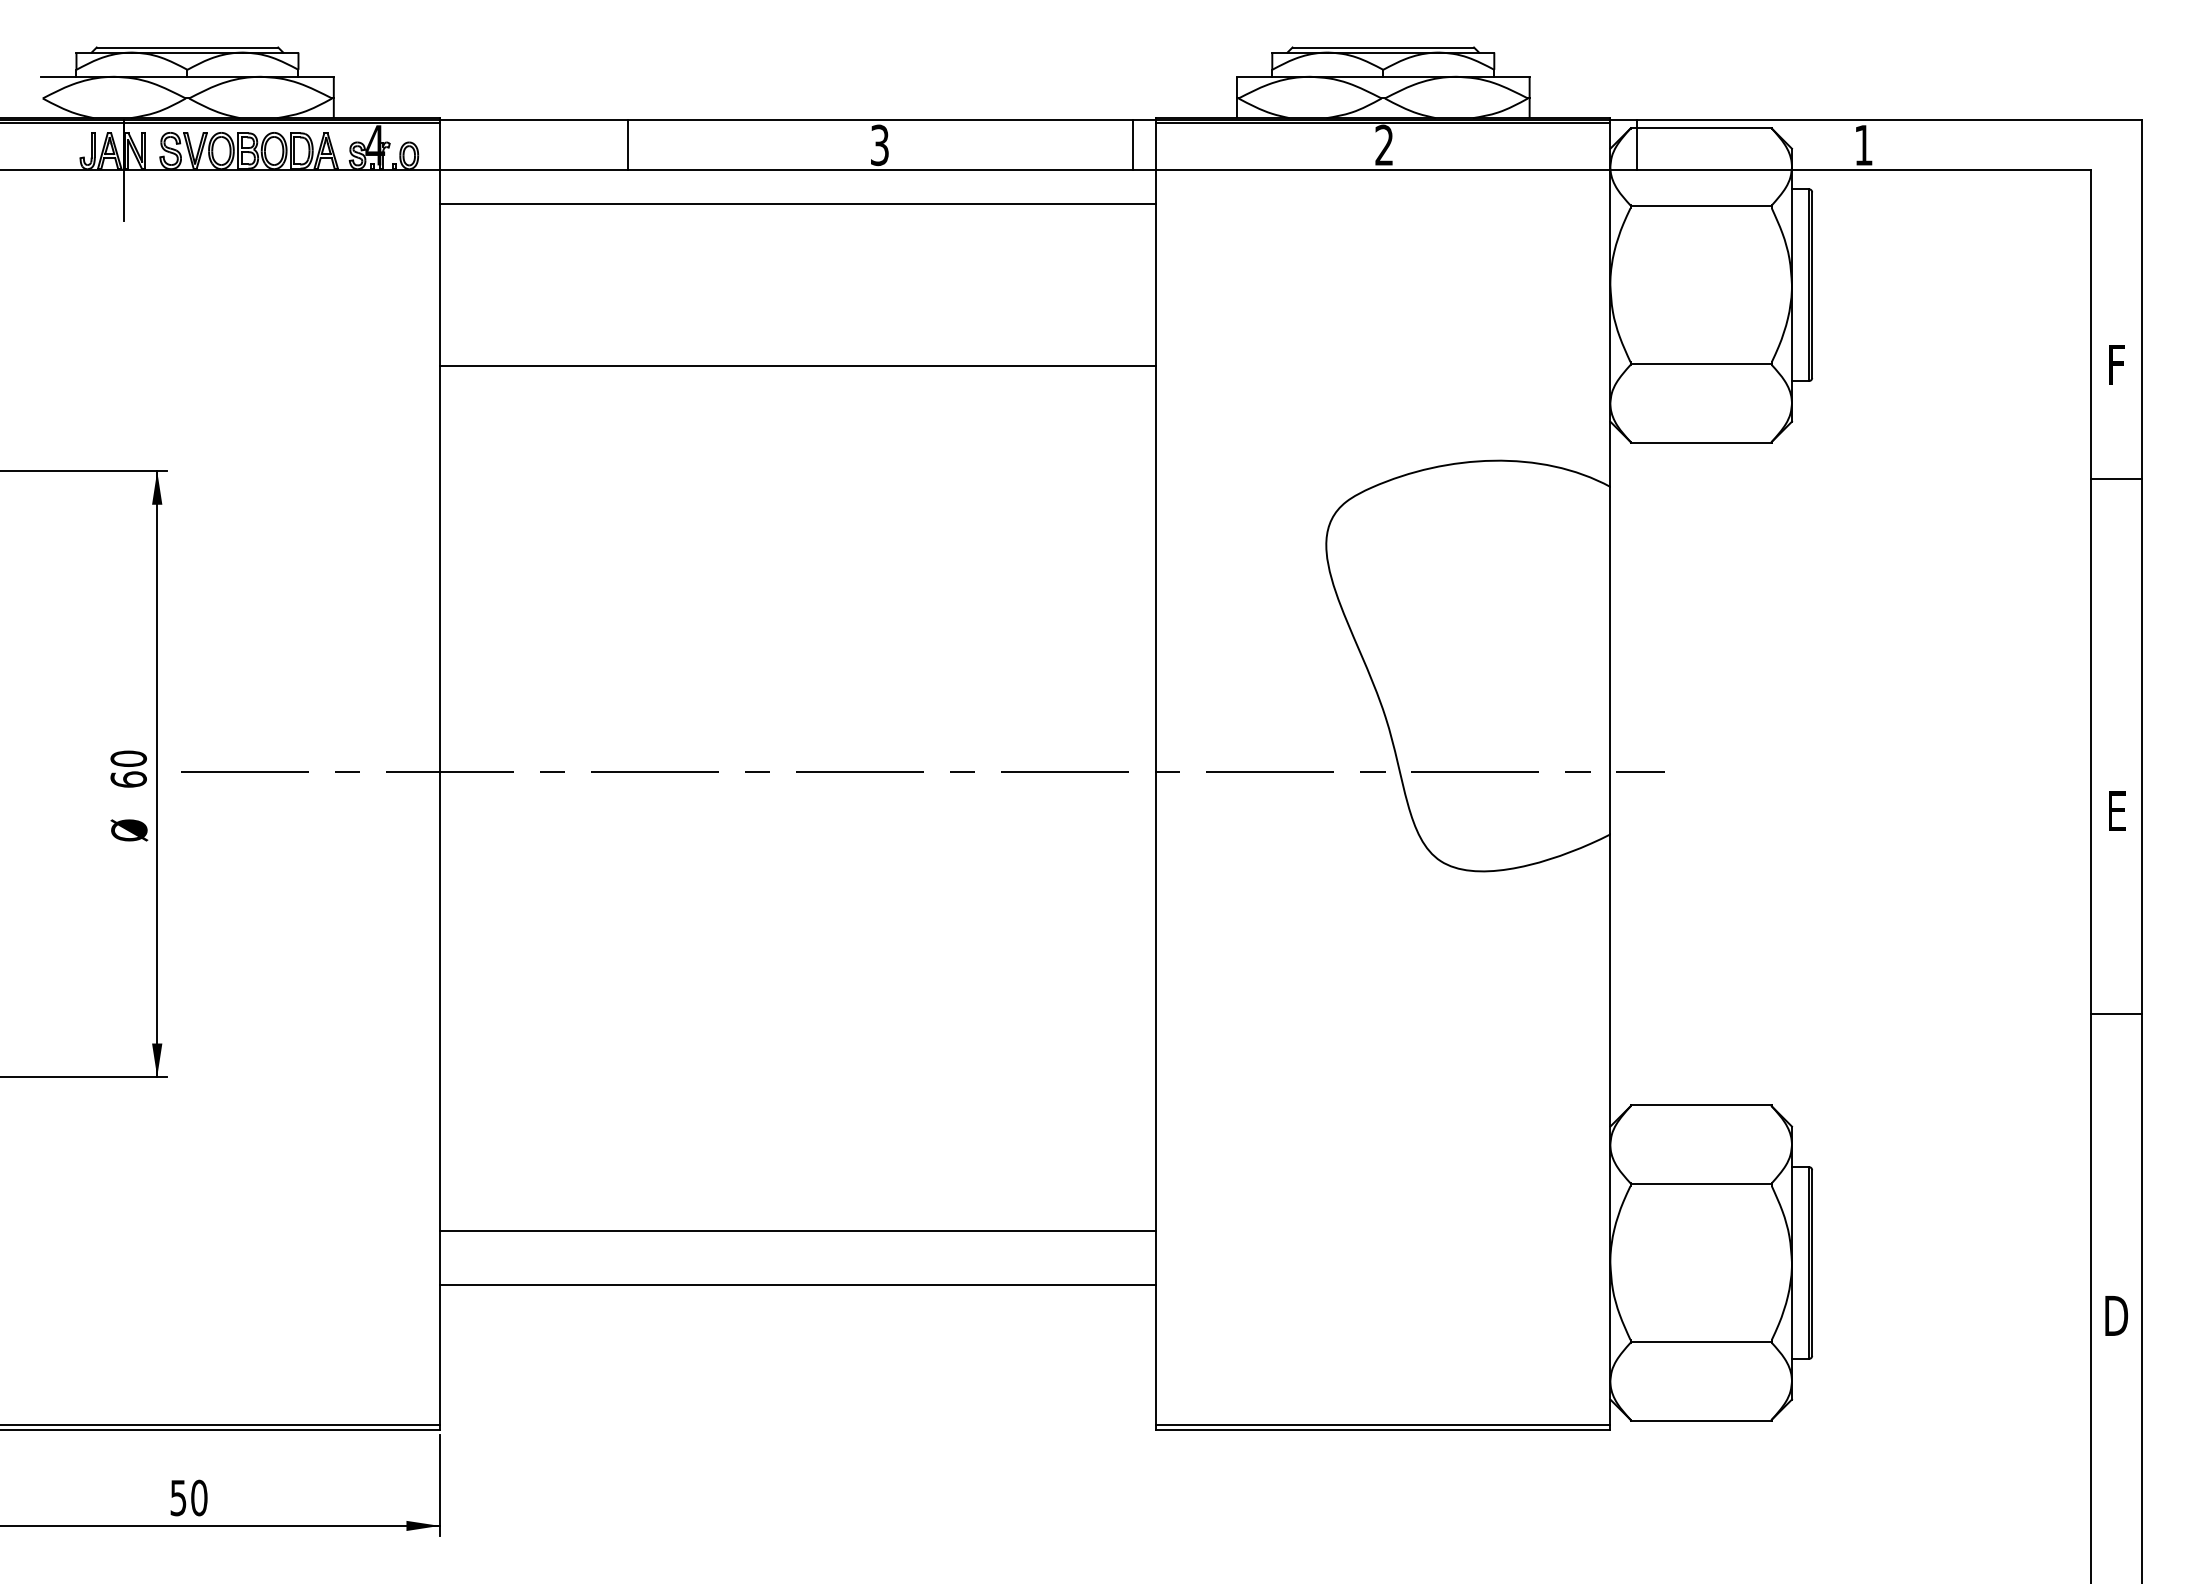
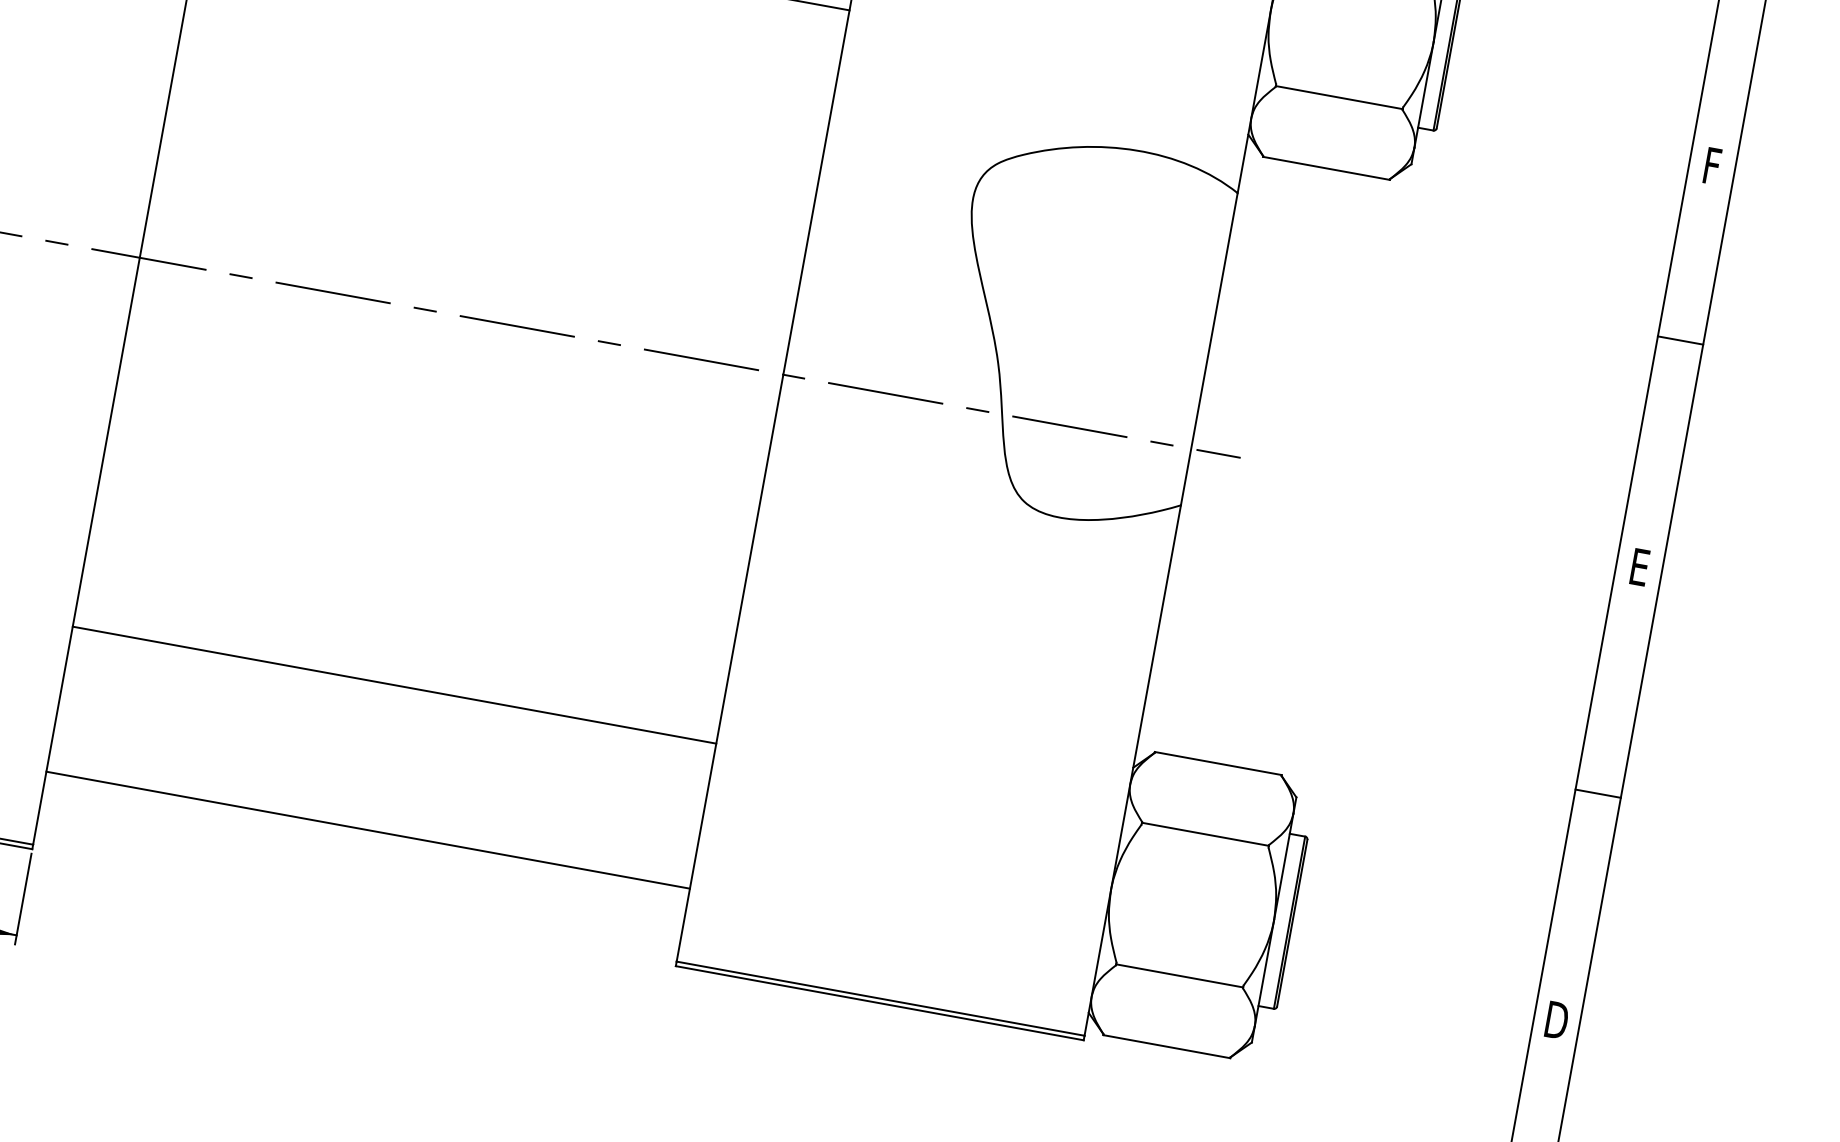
line: (2116, 478) -> (1680, 340), moved
line: (2116, 1013) -> (1598, 793), moved
line: (797, 1231) -> (394, 685), moved
line: (797, 1284) -> (367, 829), moved

